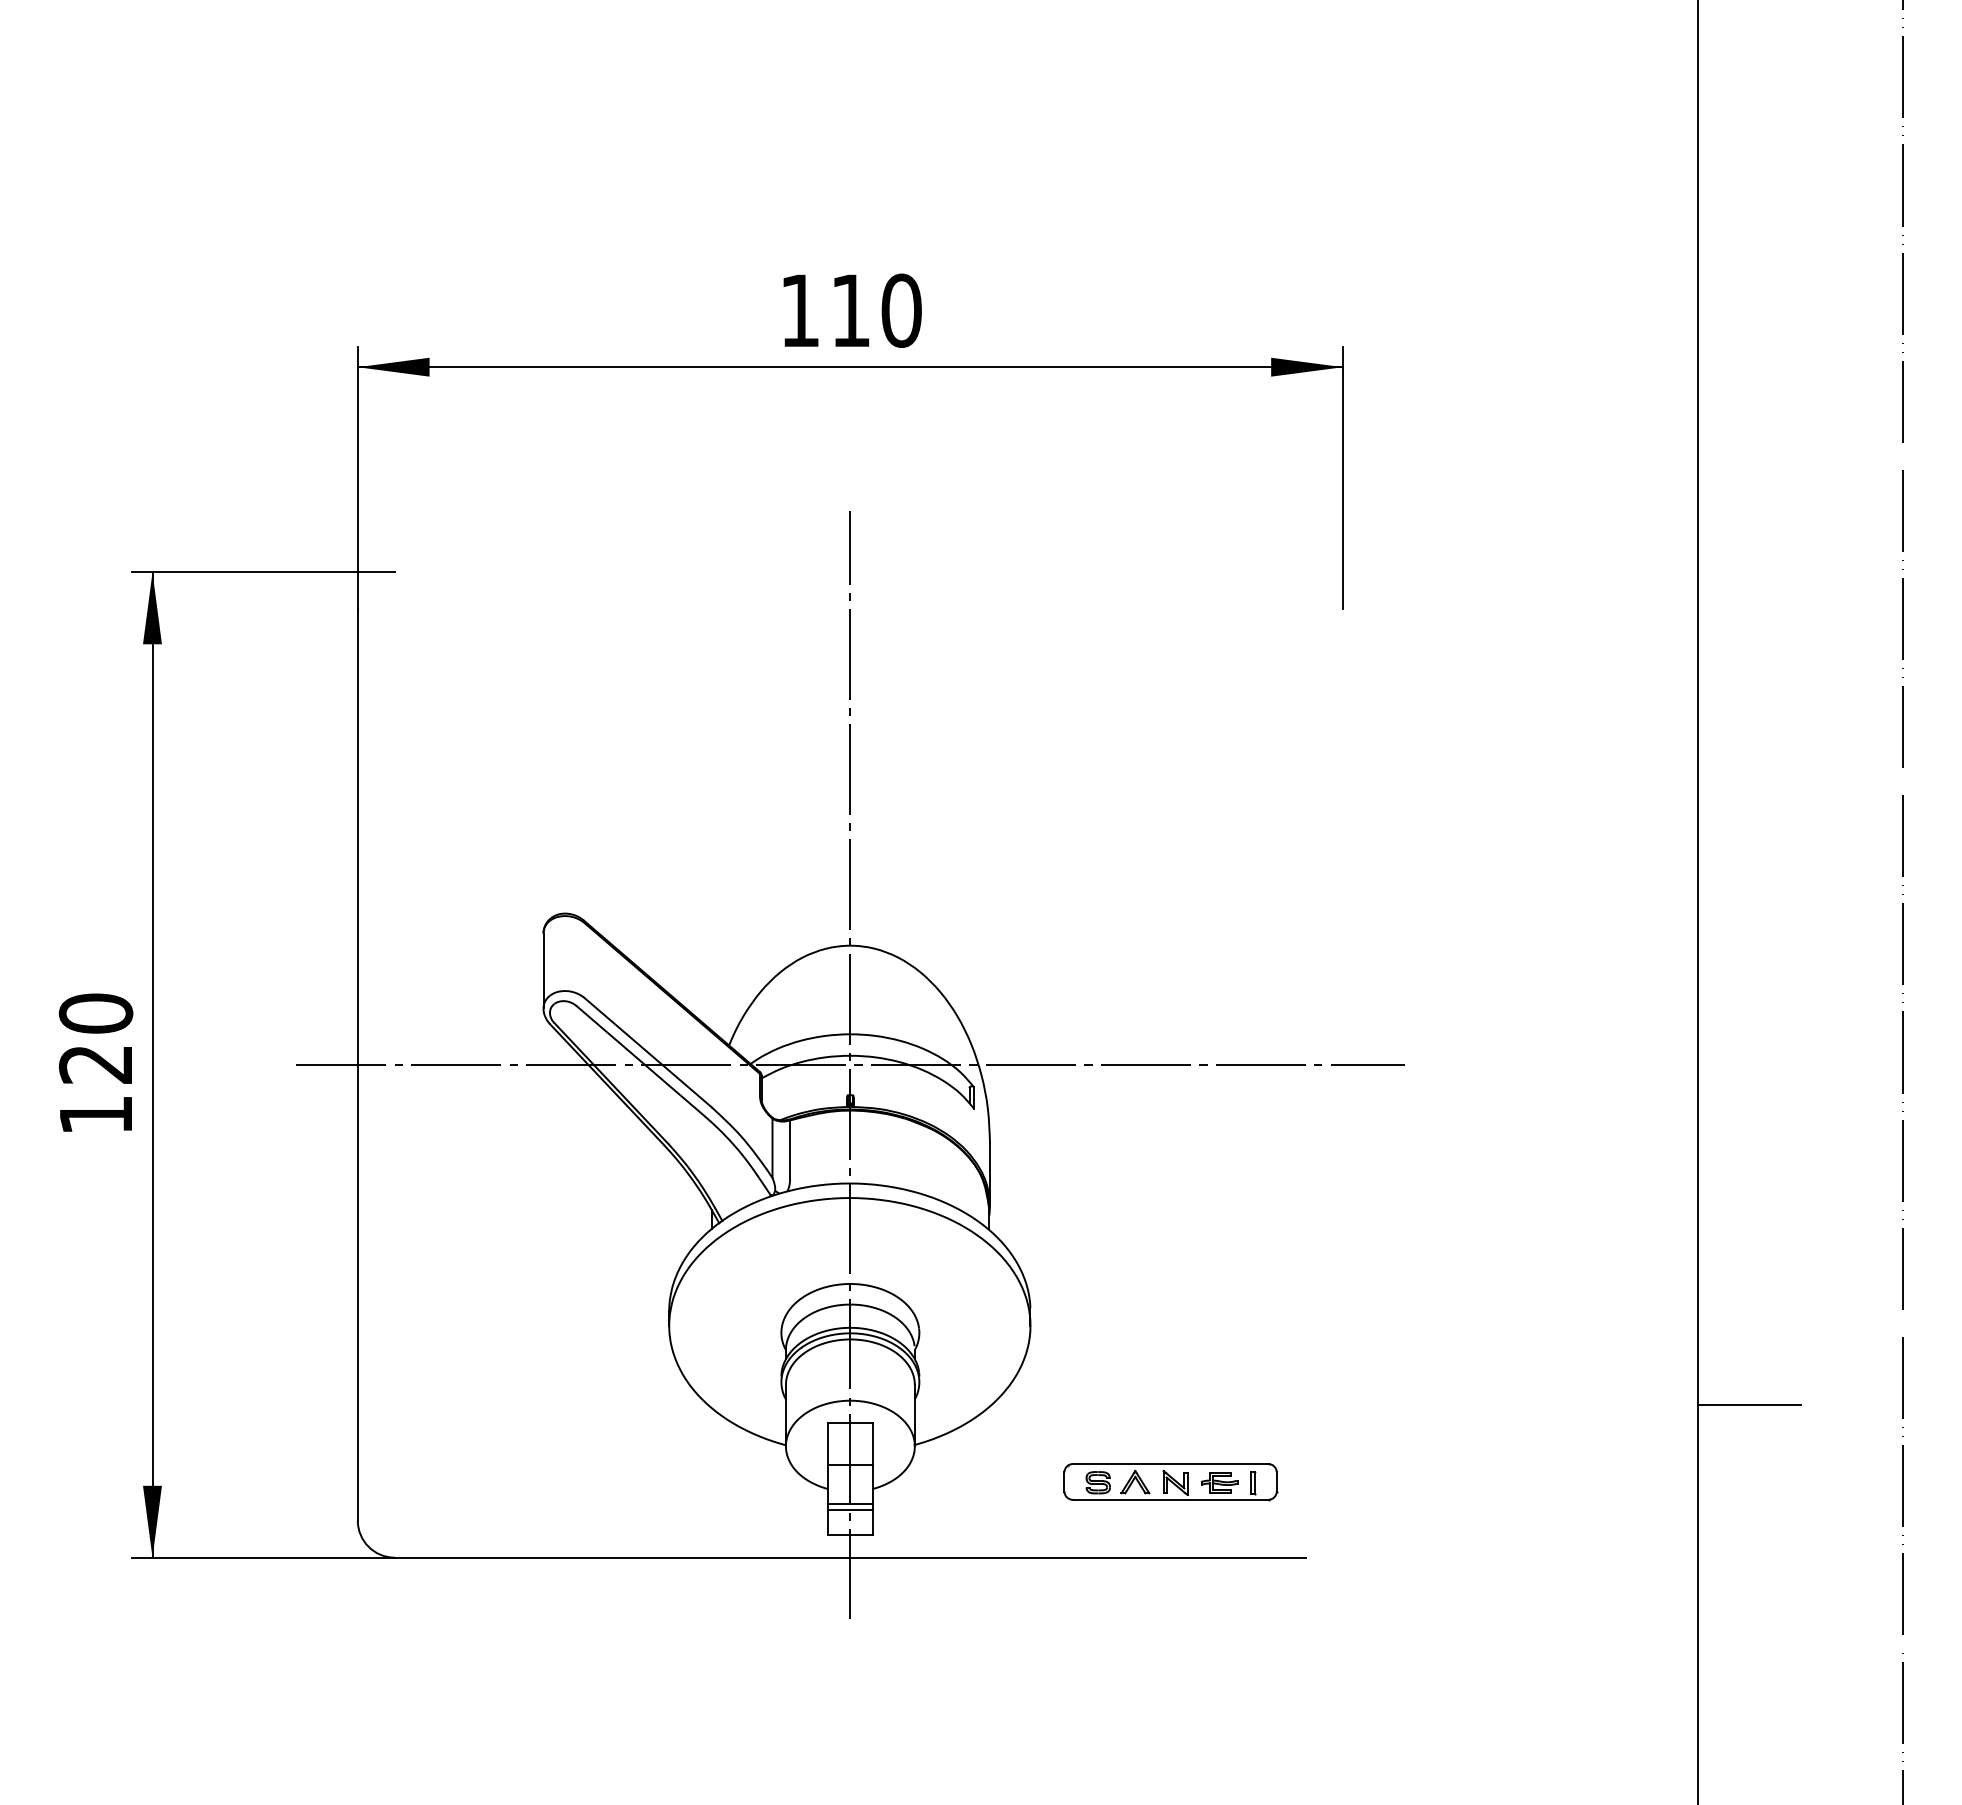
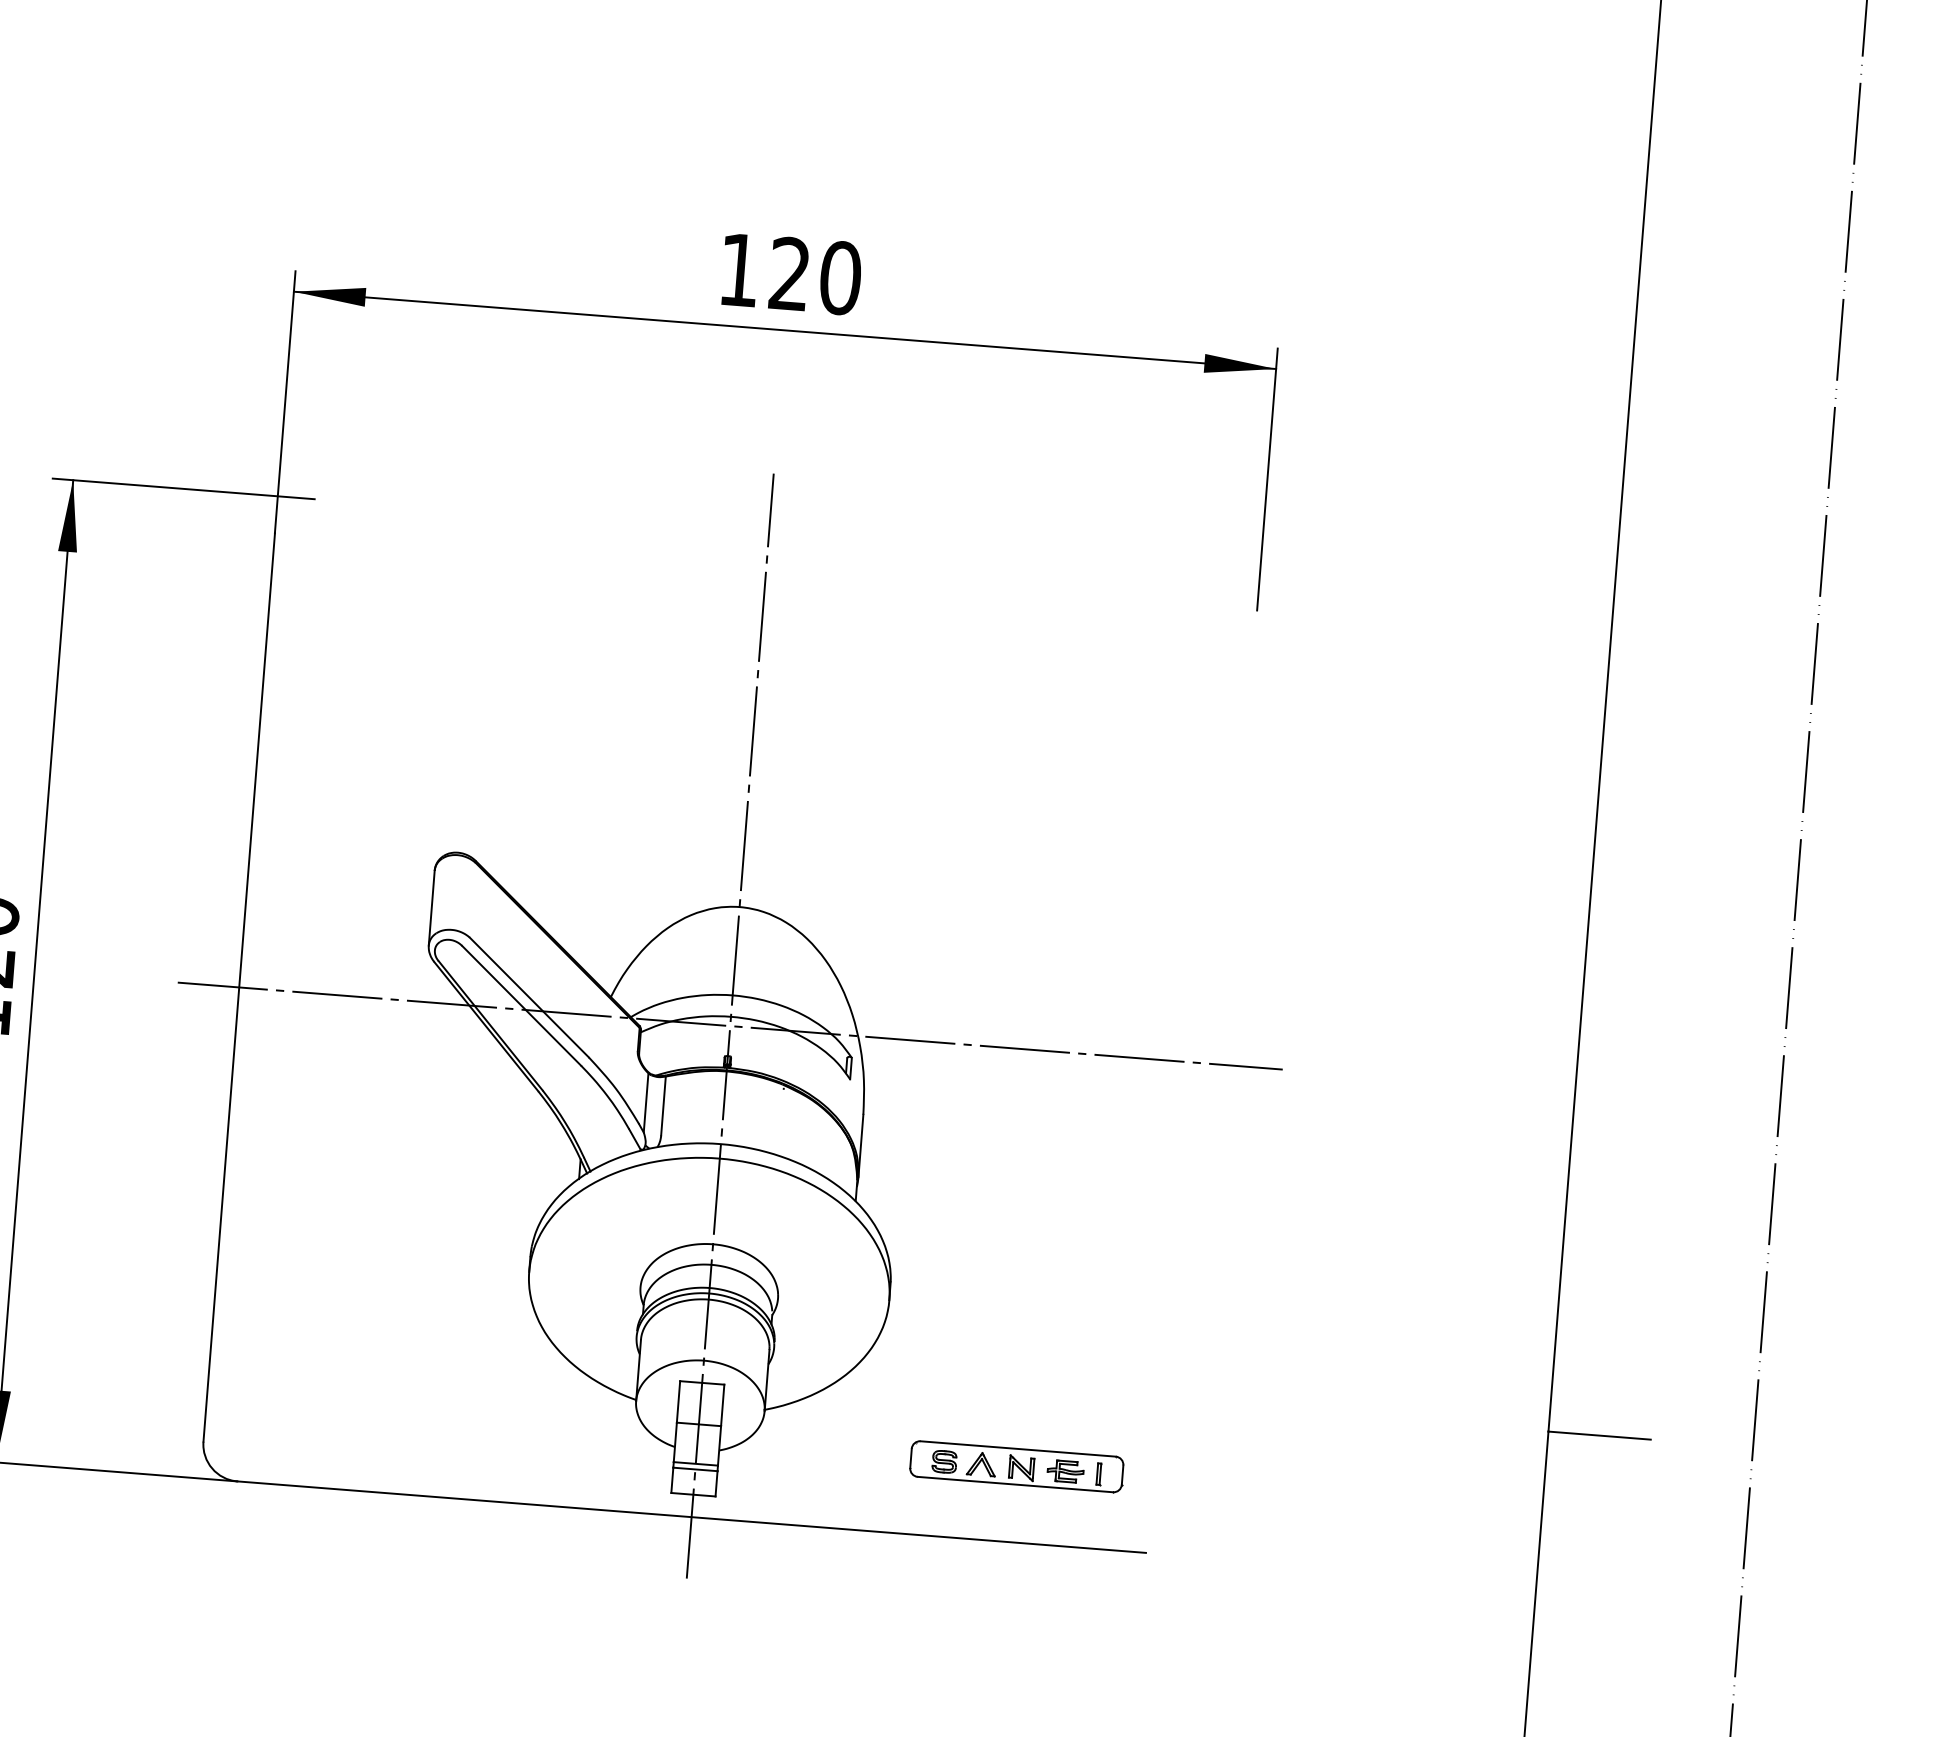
text: (850, 309) -> (789, 272), 110 -> 120

